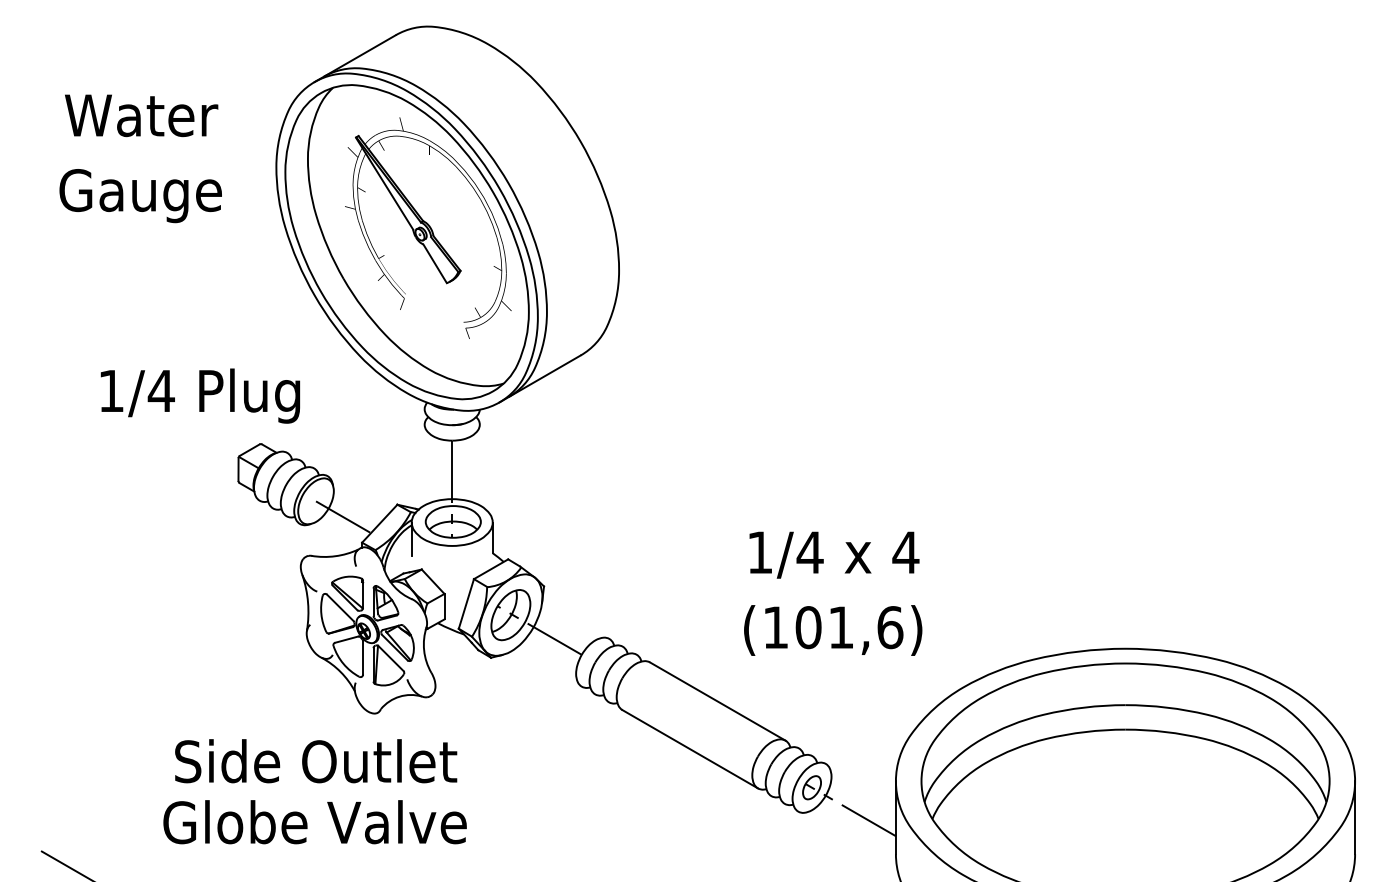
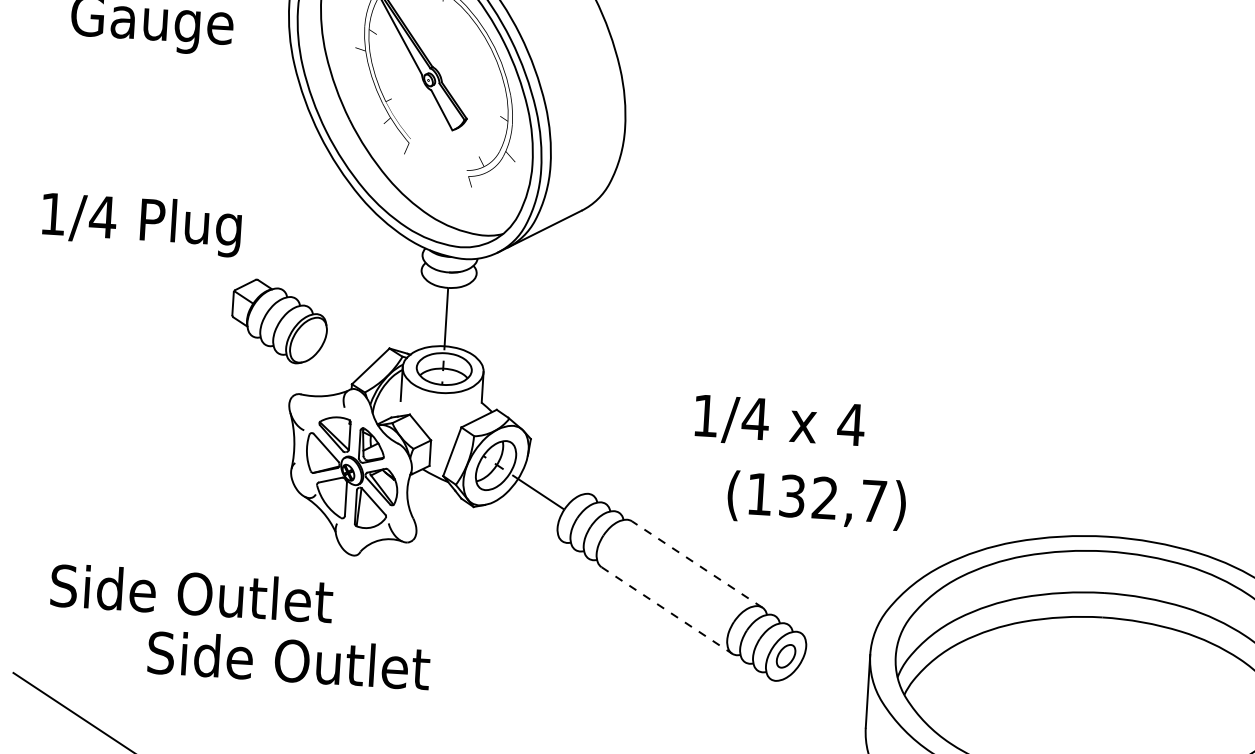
text: (200, 395) -> (141, 223), moved
line: (343, 517) -> (334, 357), removed
text: (834, 554) -> (779, 422), moved
text: (849, 627) -> (833, 498), (101,6) -> (132,7)
line: (717, 701) -> (697, 564), solid -> dashed
line: (690, 749) -> (667, 610), solid -> dashed
text: (316, 761) -> (192, 593), moved
line: (850, 810) -> (823, 681), removed
text: (314, 822) -> (287, 660), Globe Valve -> Side Outlet

